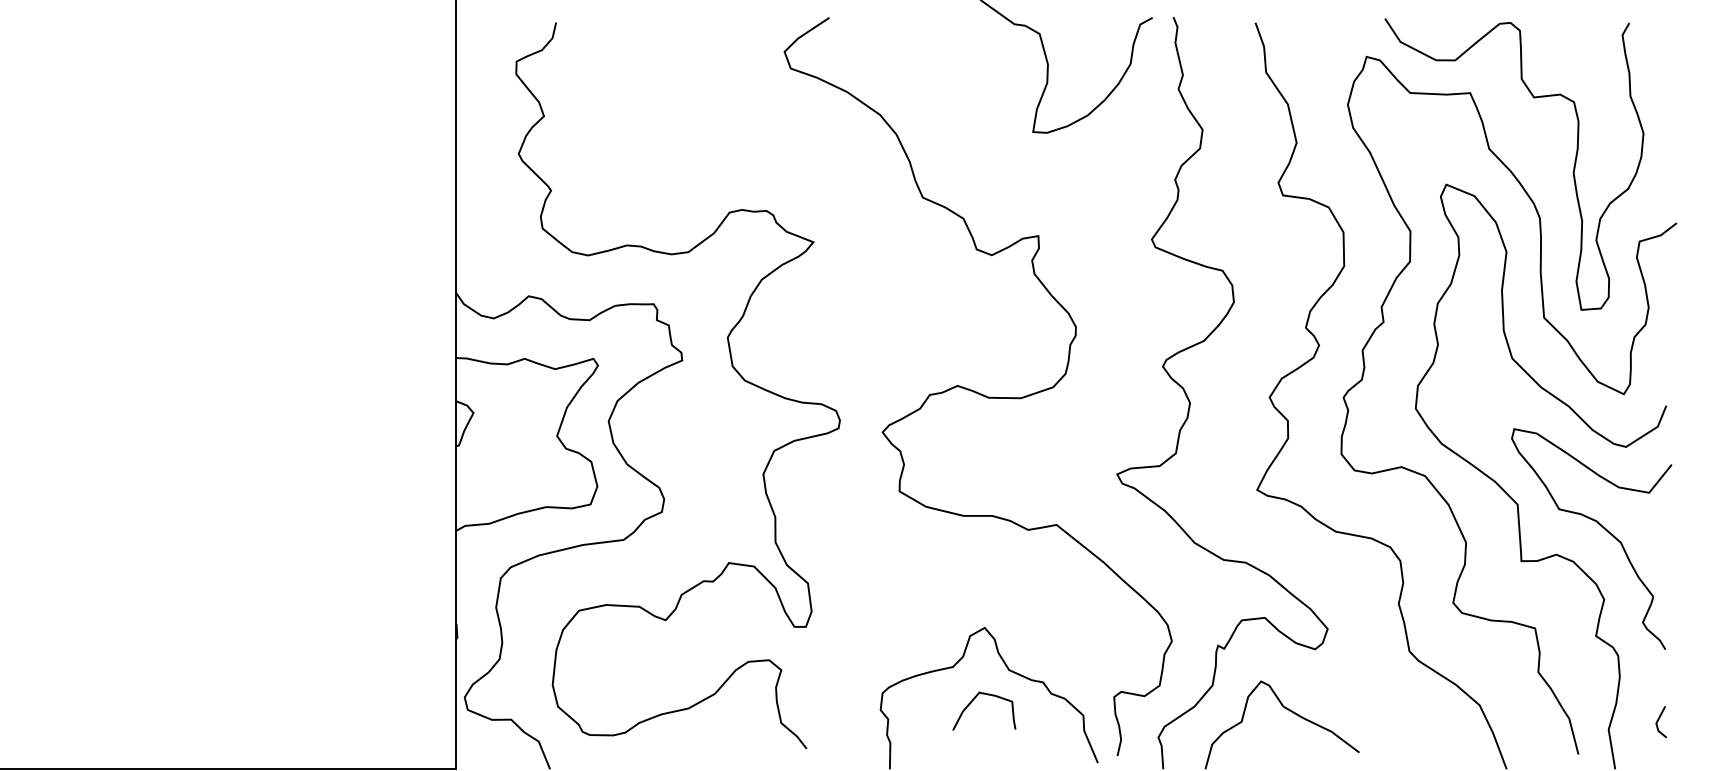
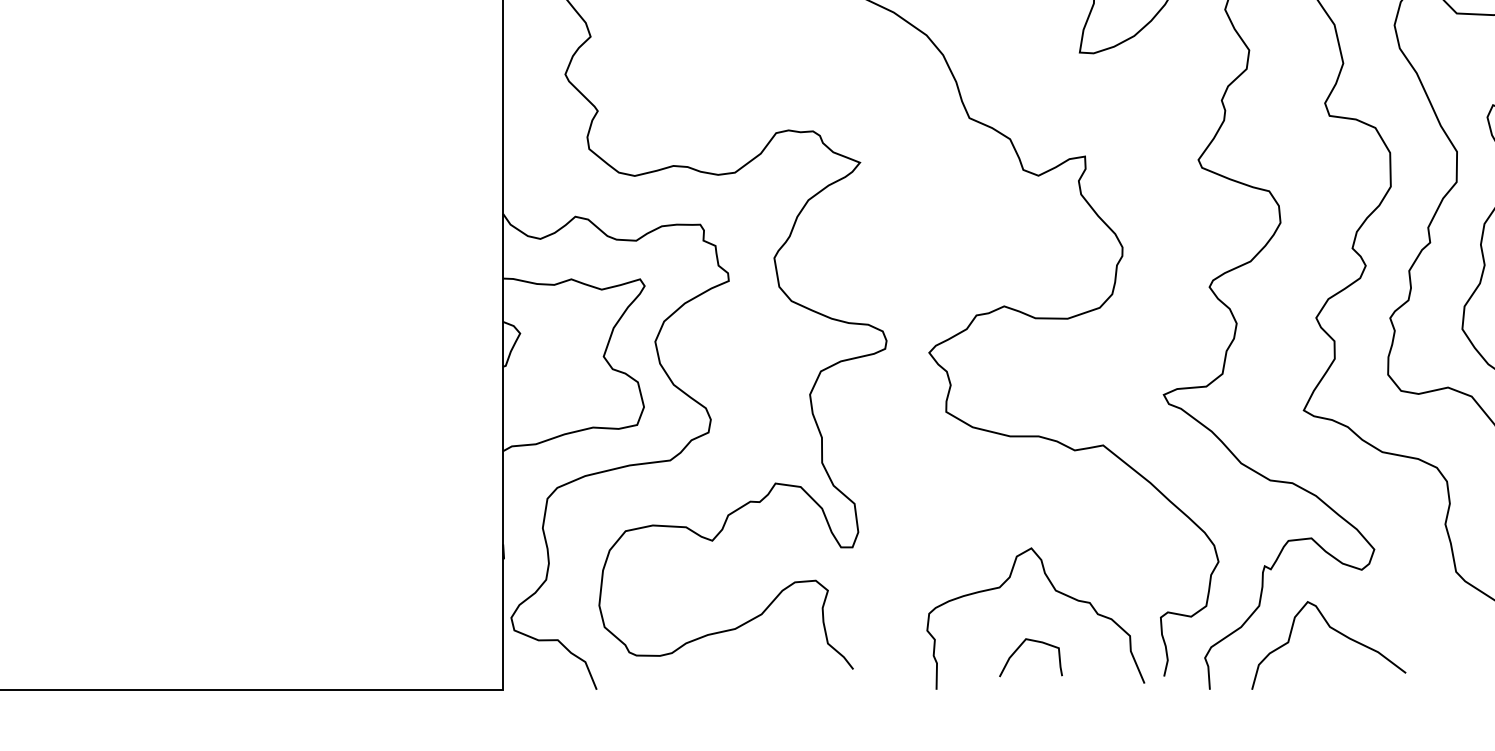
curve: (972, 702) -> (1019, 649), moved

